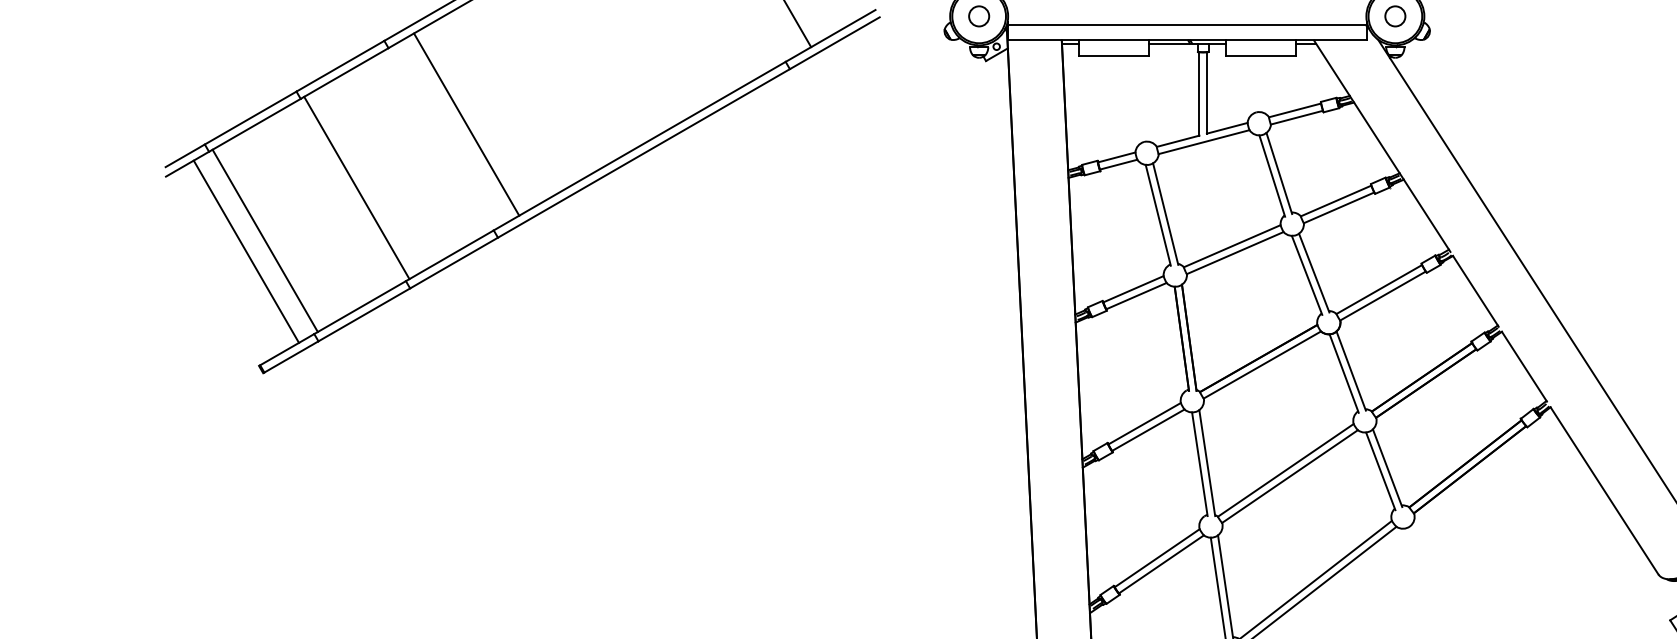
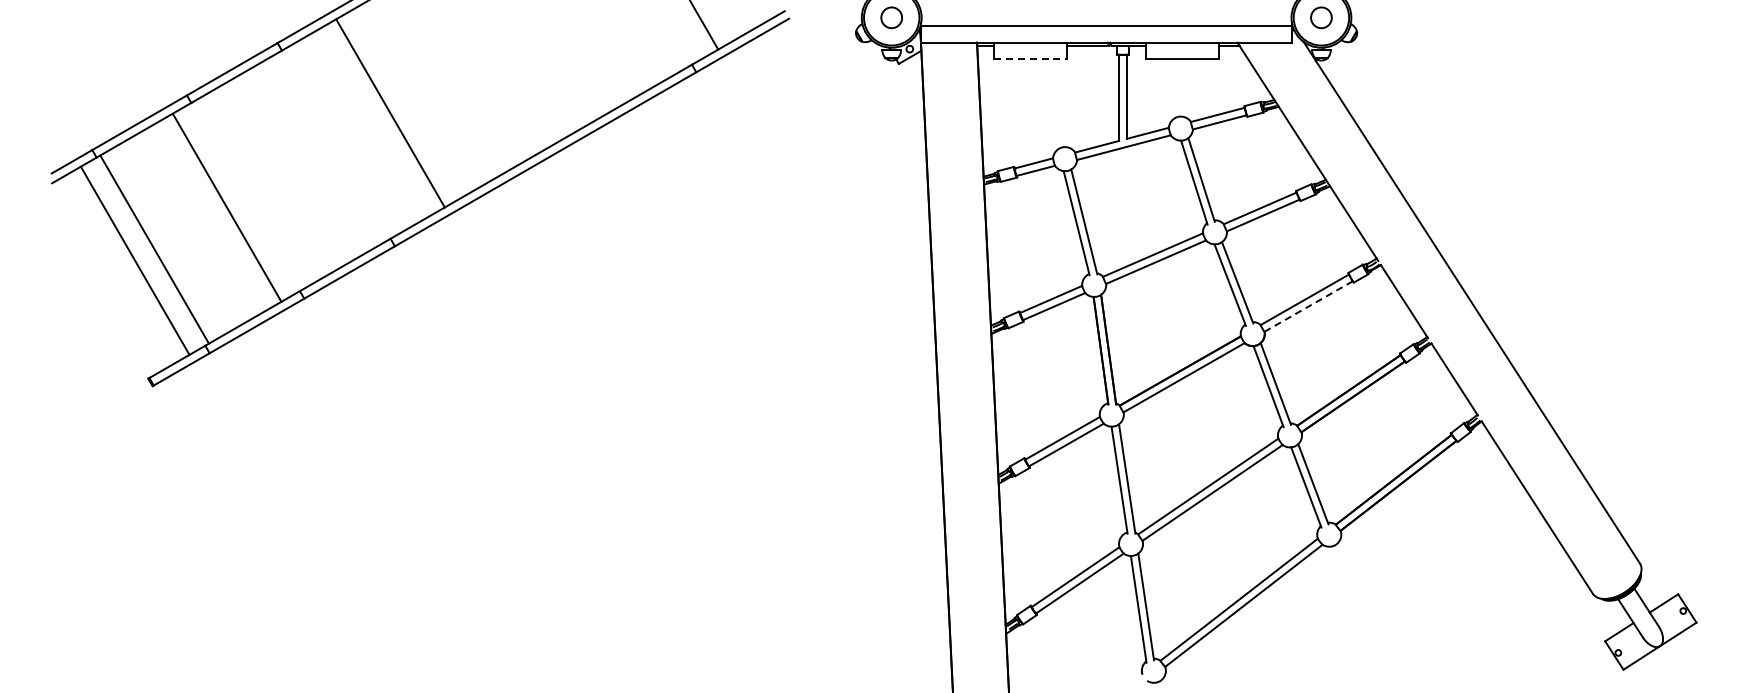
line: (1114, 56) -> (1031, 59), solid -> dashed
line: (466, 124) -> (390, 113), moved
line: (356, 187) -> (226, 207), moved
line: (1382, 296) -> (1308, 306), solid -> dashed

